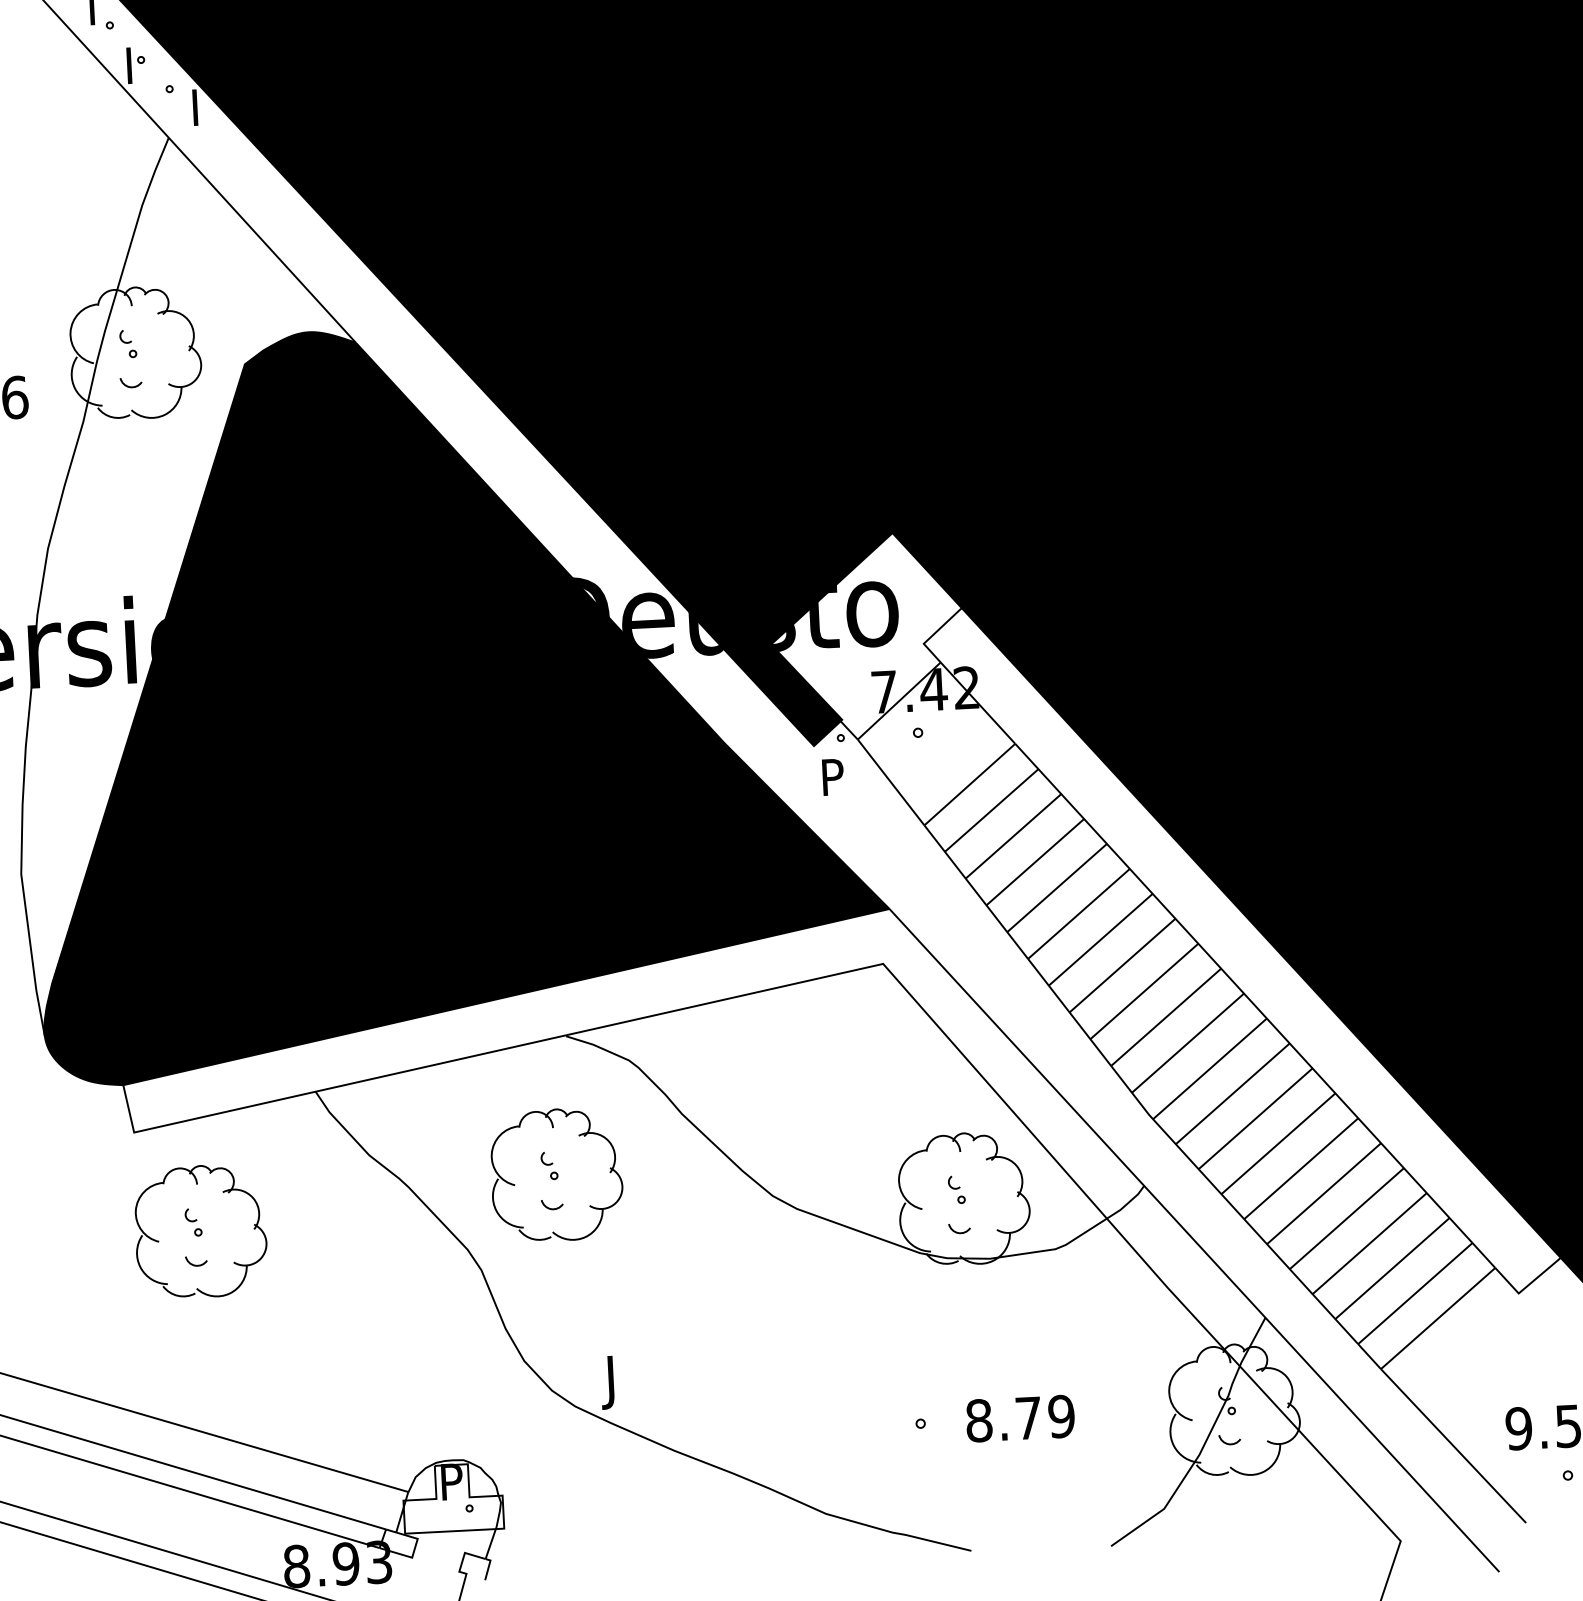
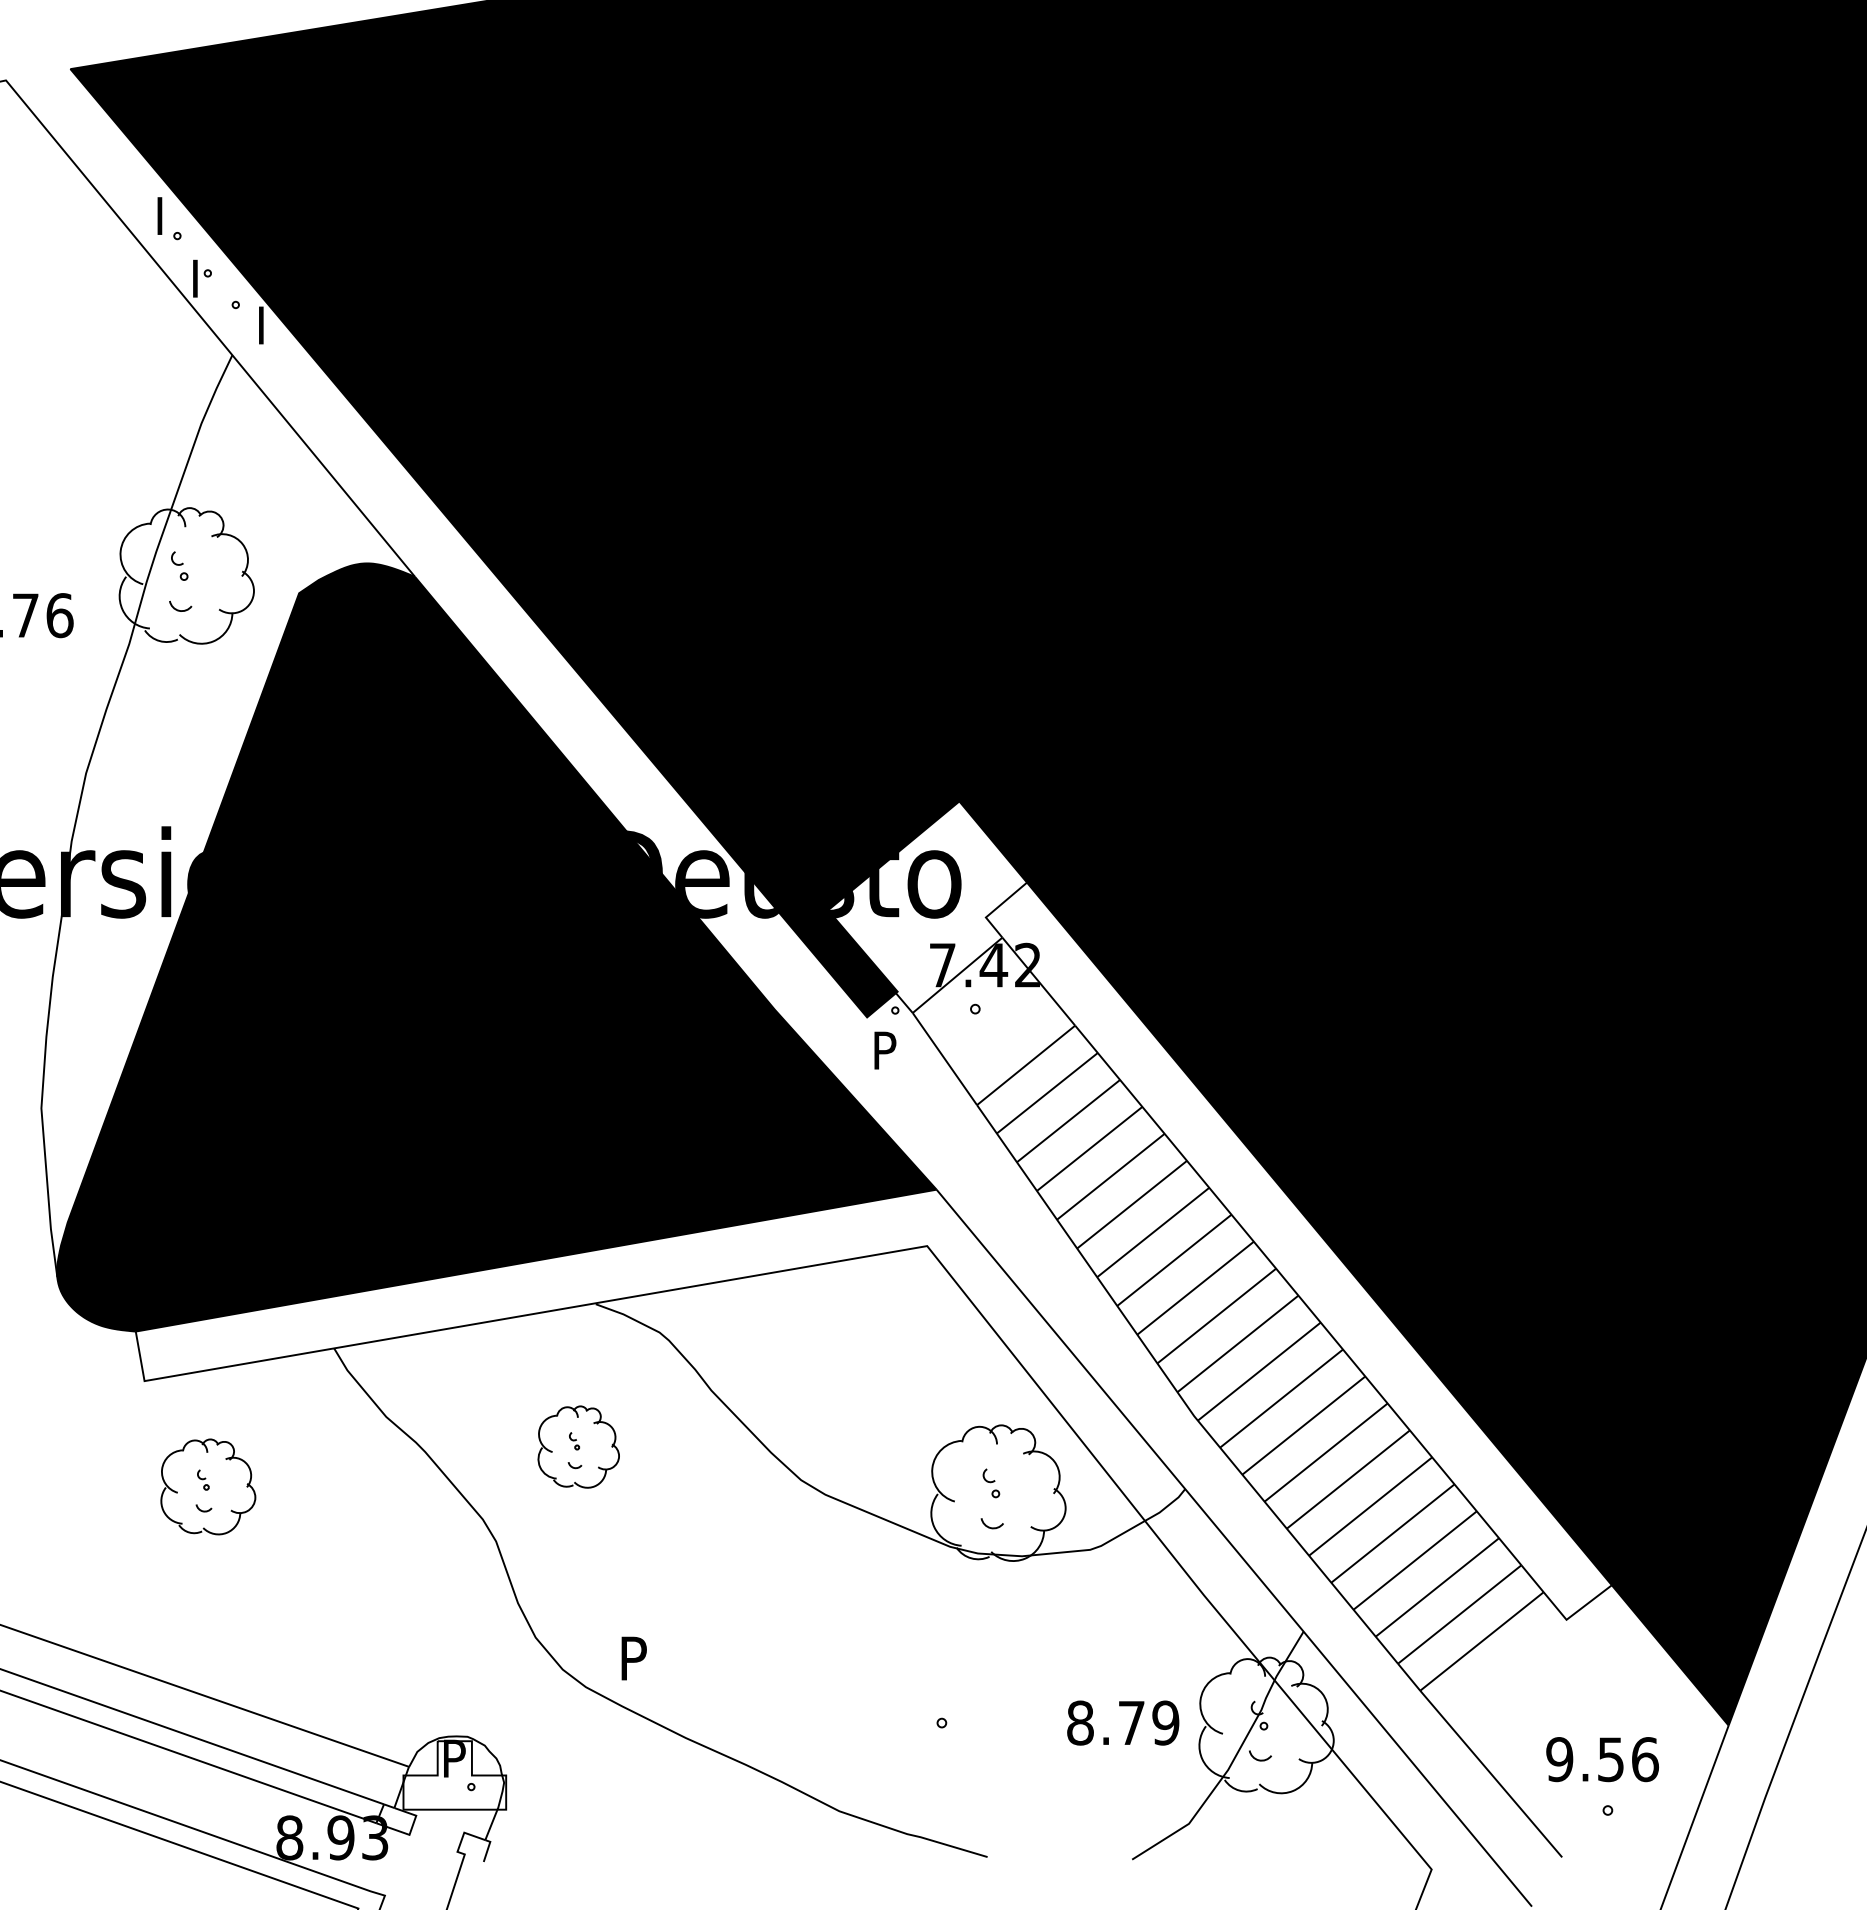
part: (556, 1174) -> (578, 1446), size x0.6
part: (201, 1231) -> (208, 1486), size x0.7
text: (616, 1382) -> (629, 1664), J -> P
text: (1020, 1418) -> (1123, 1722), moved

